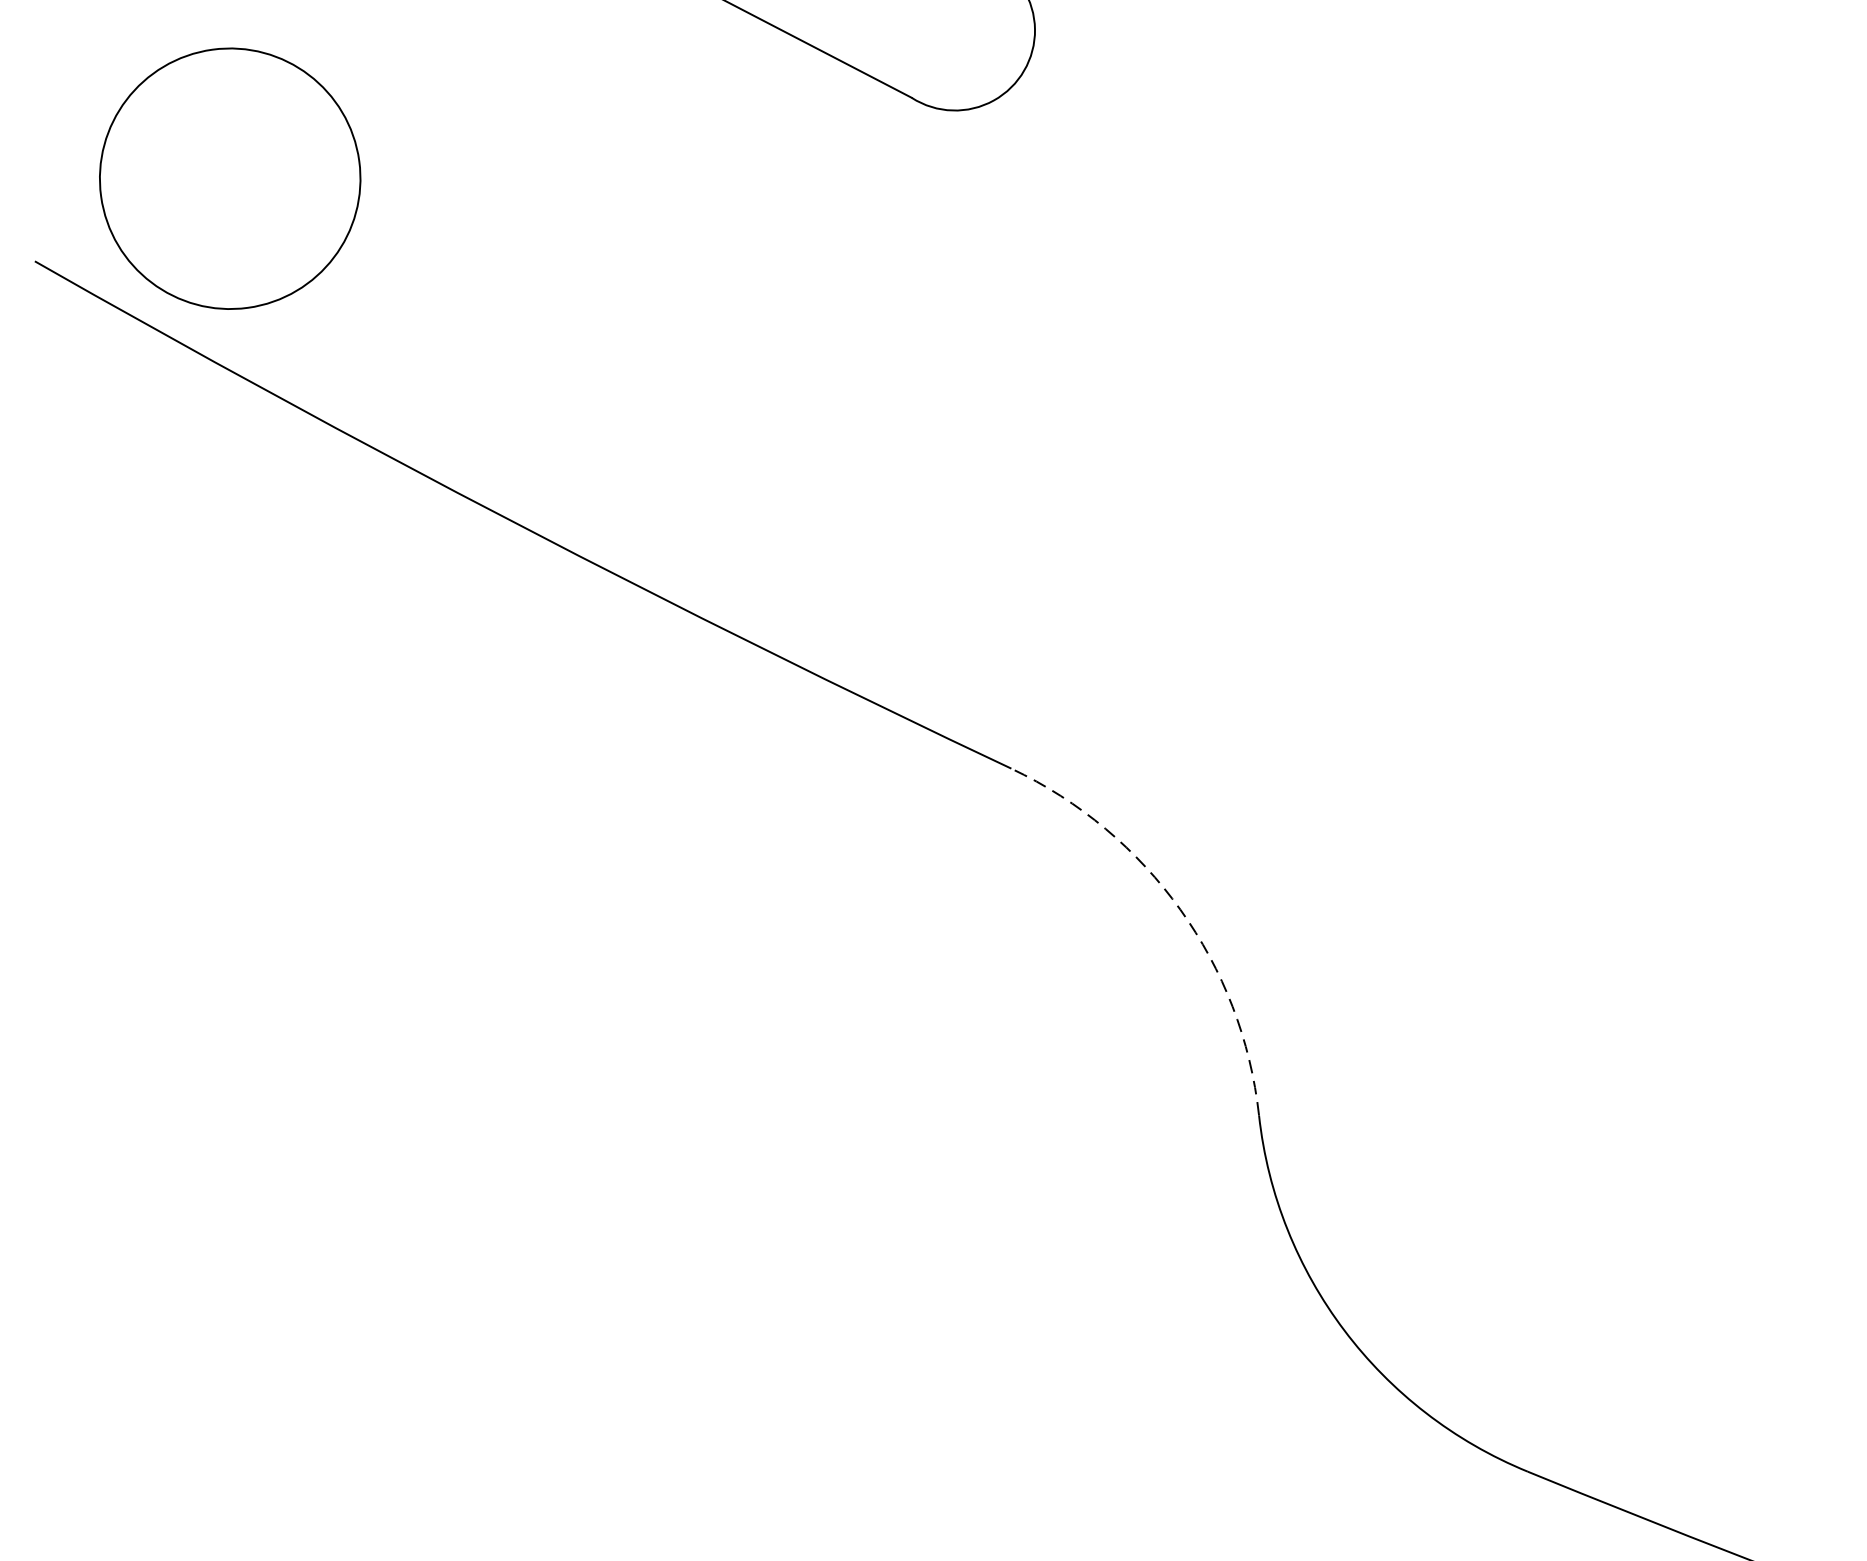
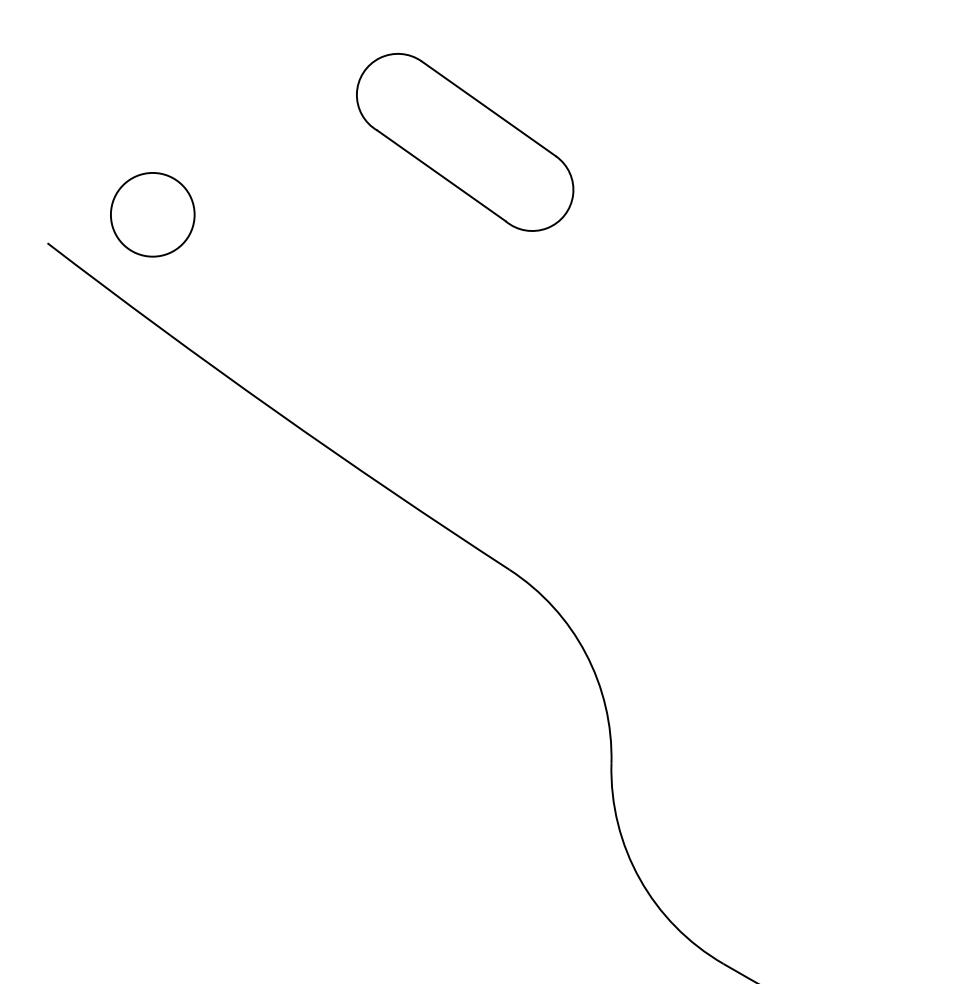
circle: (229, 178) -> (152, 214), size x0.62
arc: (1179, 909) -> (585, 653), dashed -> solid

